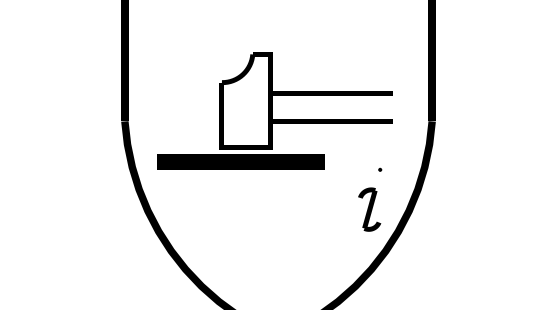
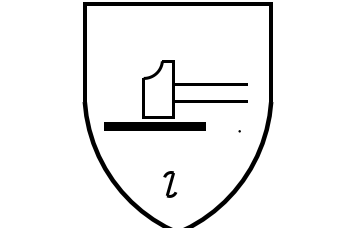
curve: (368, 209) -> (169, 184), moved

